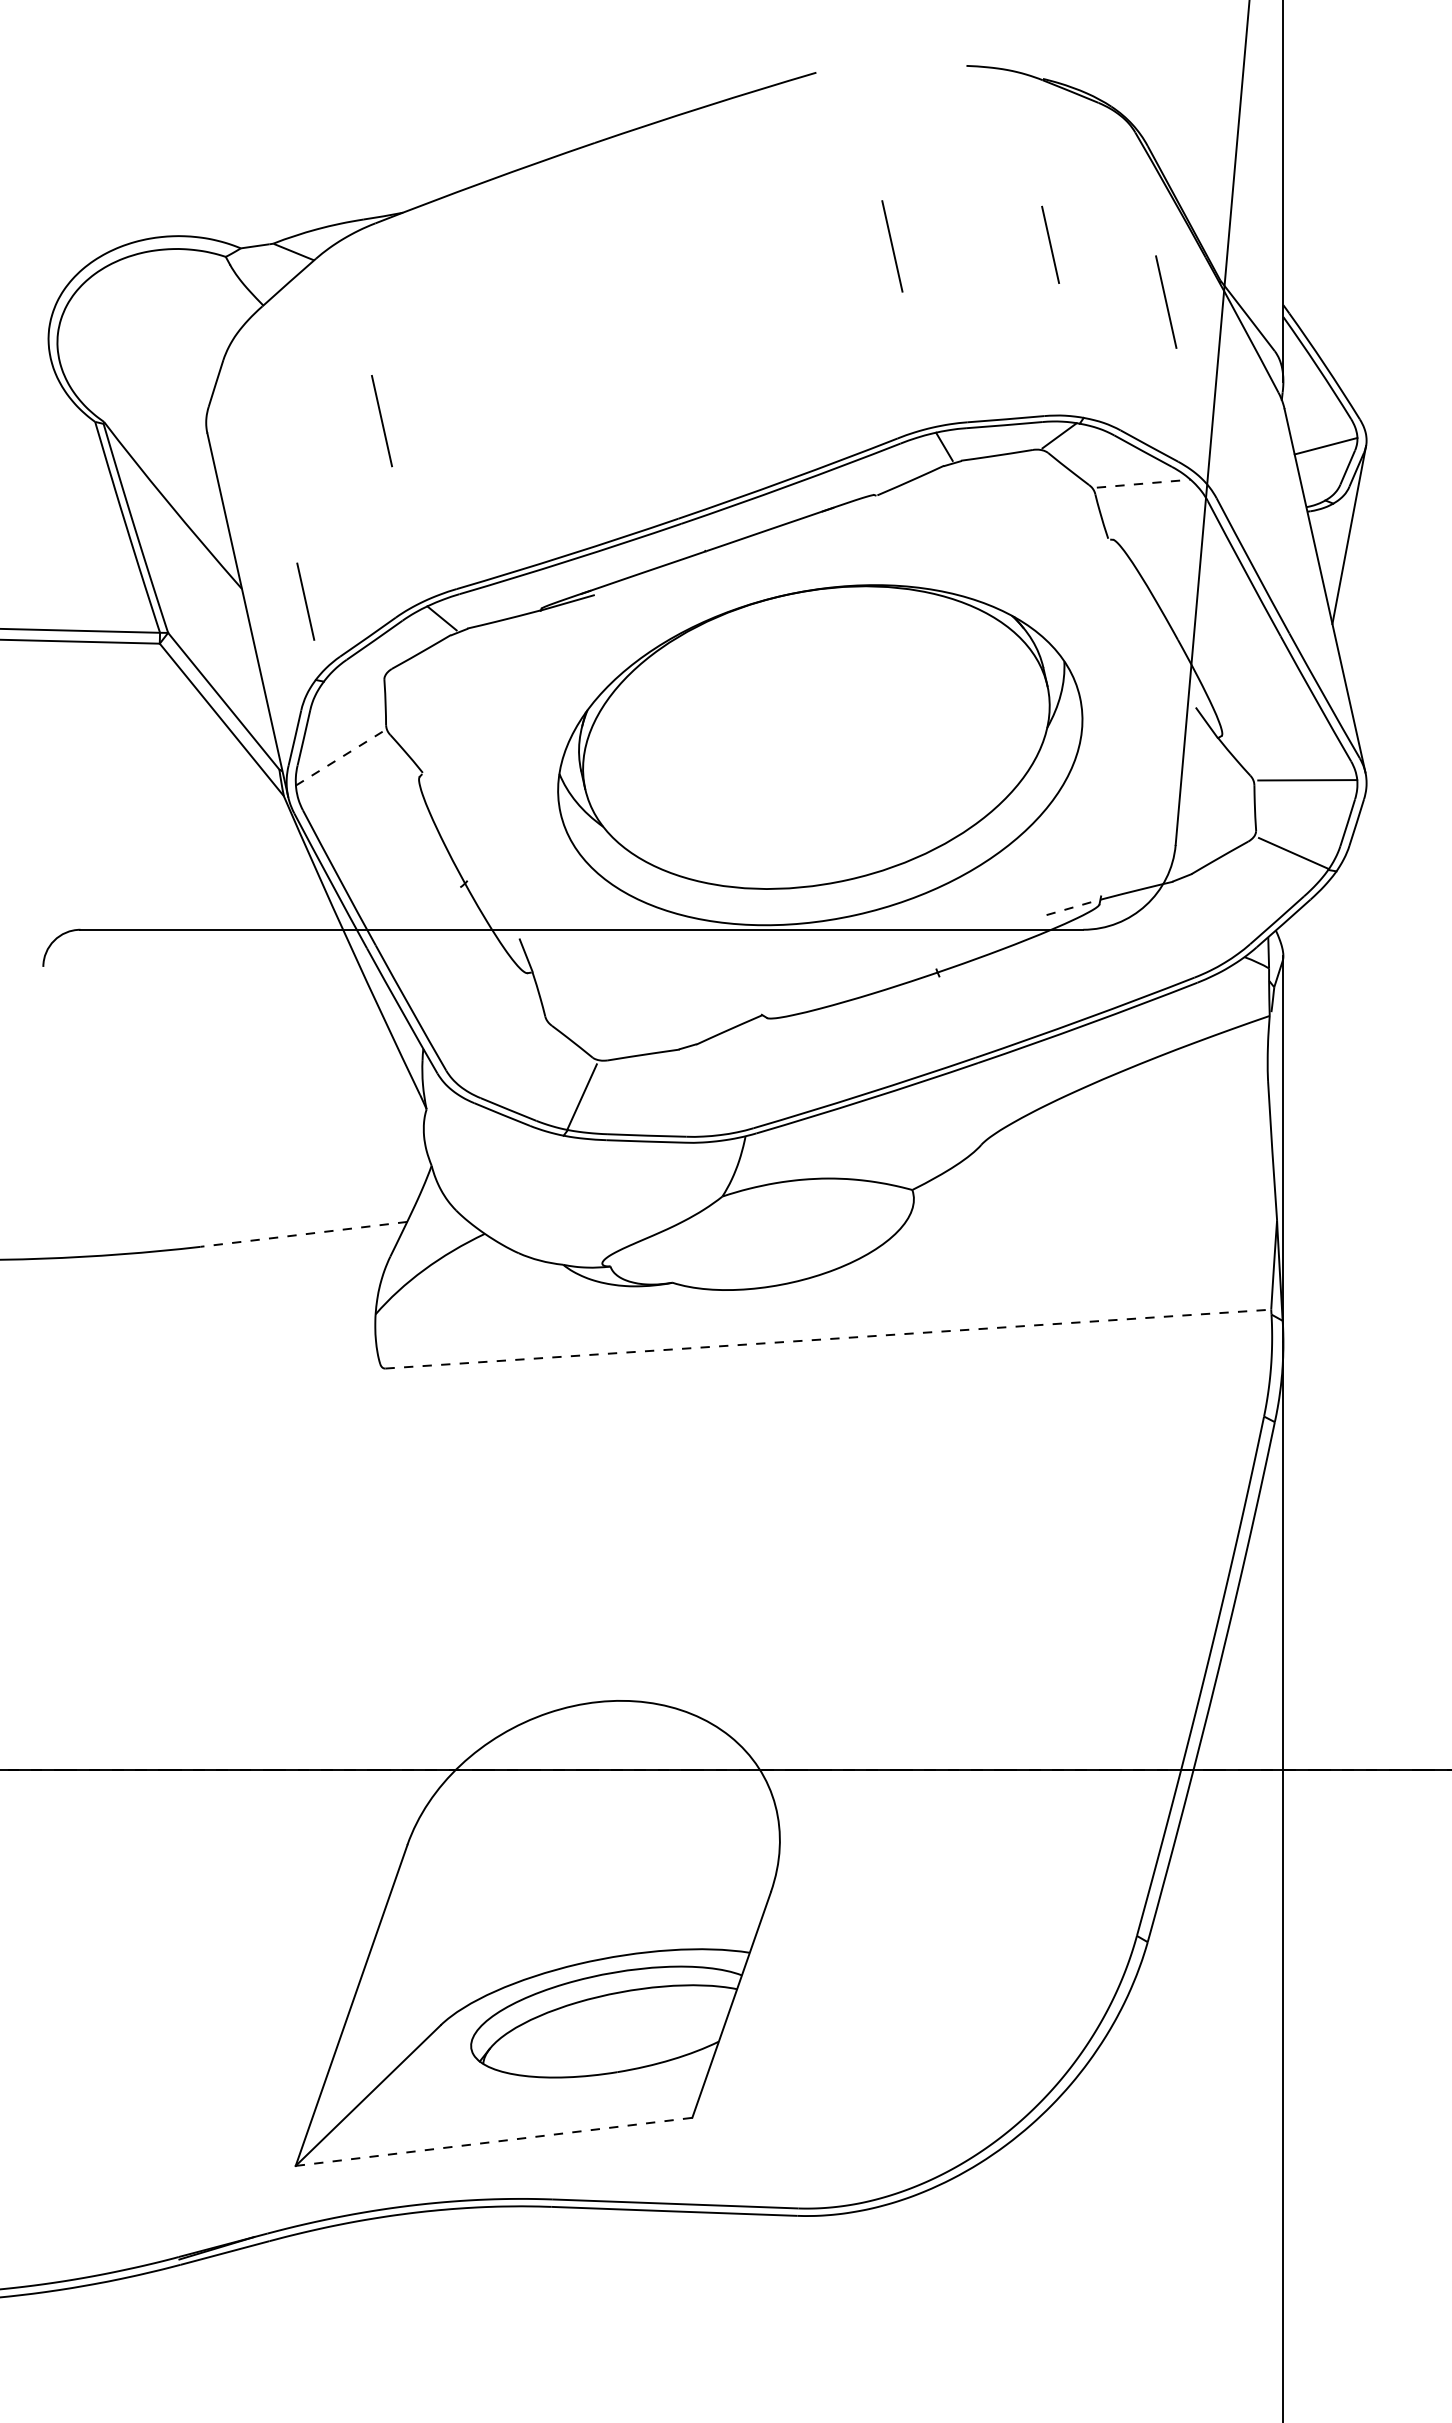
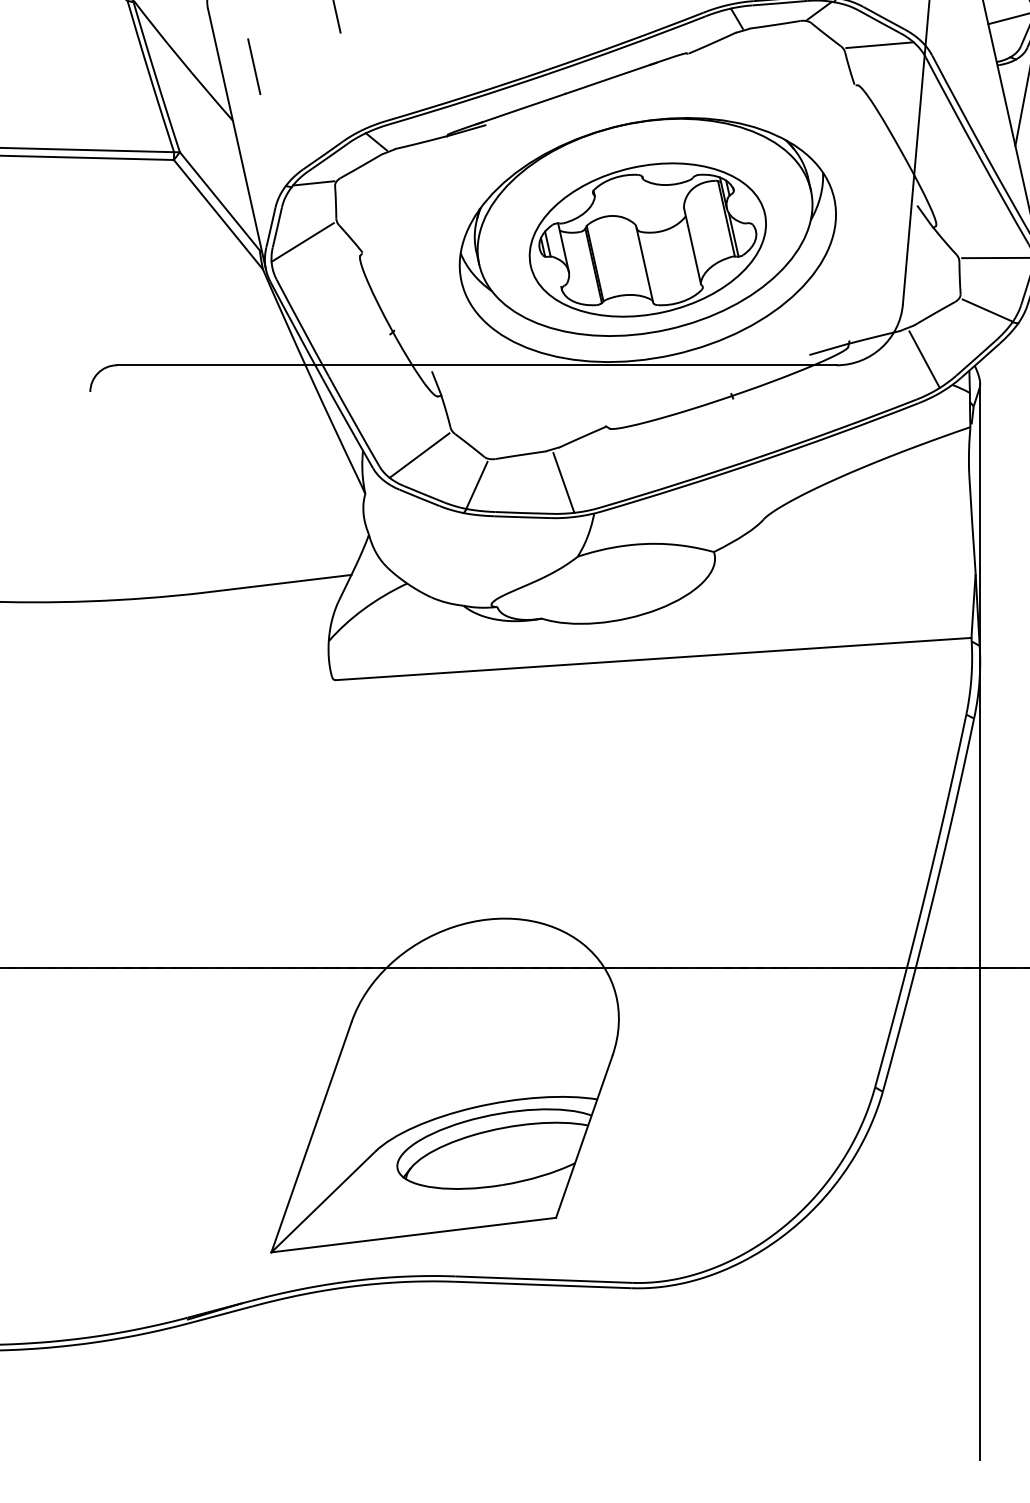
line: (1144, 483) -> (880, 45), dashed -> solid
line: (305, 601) -> (254, 66), moved
line: (354, 676) -> (313, 183), added
part: (819, 754) -> (647, 239), added
line: (339, 758) -> (302, 242), dashed -> solid
line: (1073, 907) -> (829, 349), dashed -> solid
line: (1205, 921) -> (924, 359), added
line: (501, 1055) -> (419, 455), added
line: (702, 1093) -> (563, 482), added
line: (303, 1234) -> (277, 583), dashed -> solid
line: (828, 1339) -> (653, 659), dashed -> solid
line: (494, 2141) -> (414, 1234), dashed -> solid

